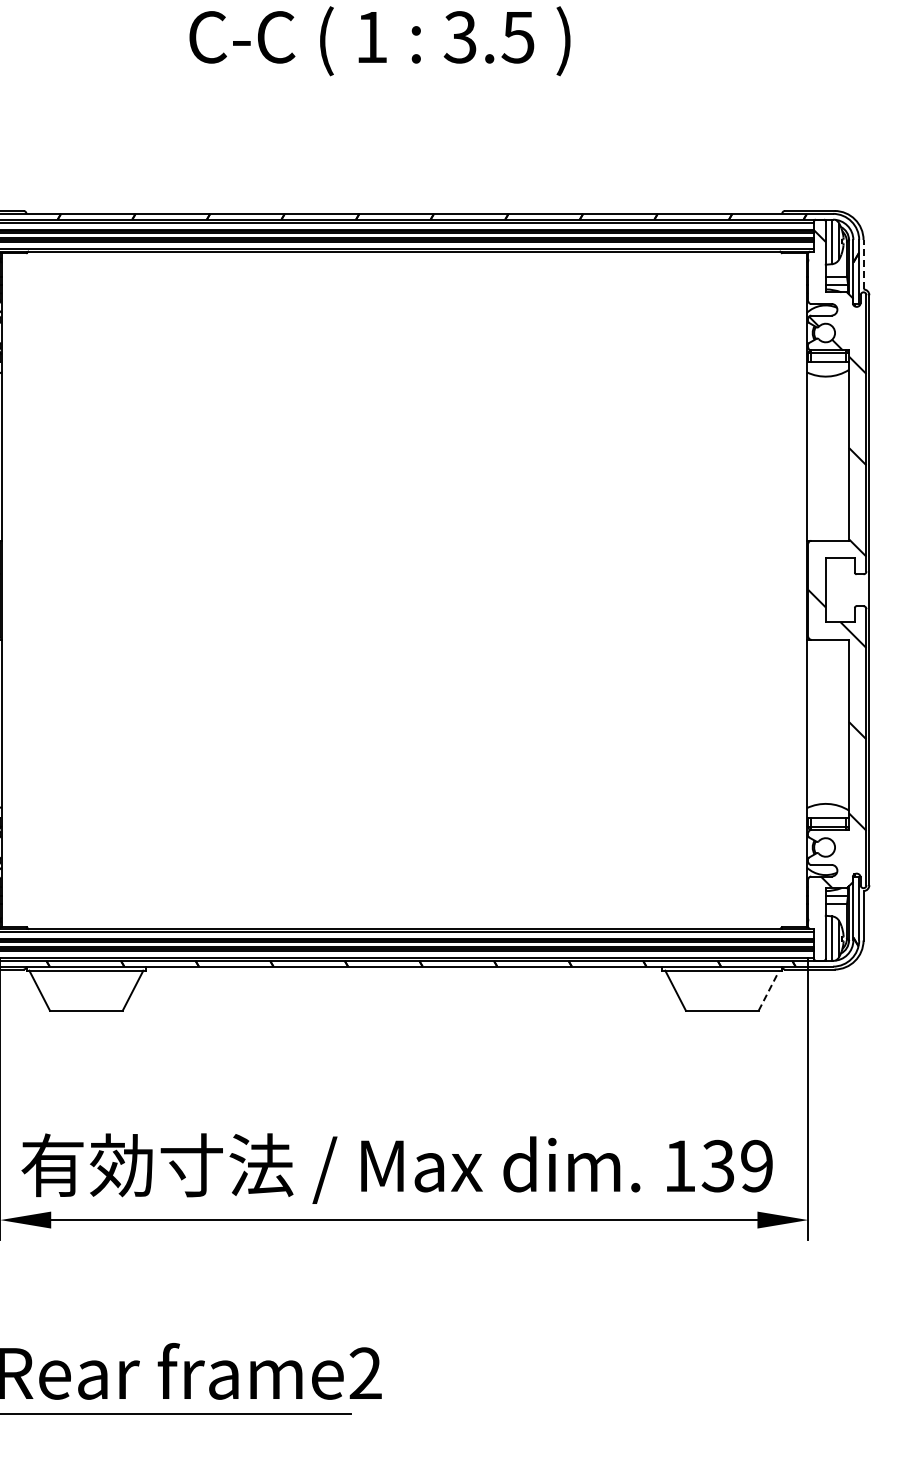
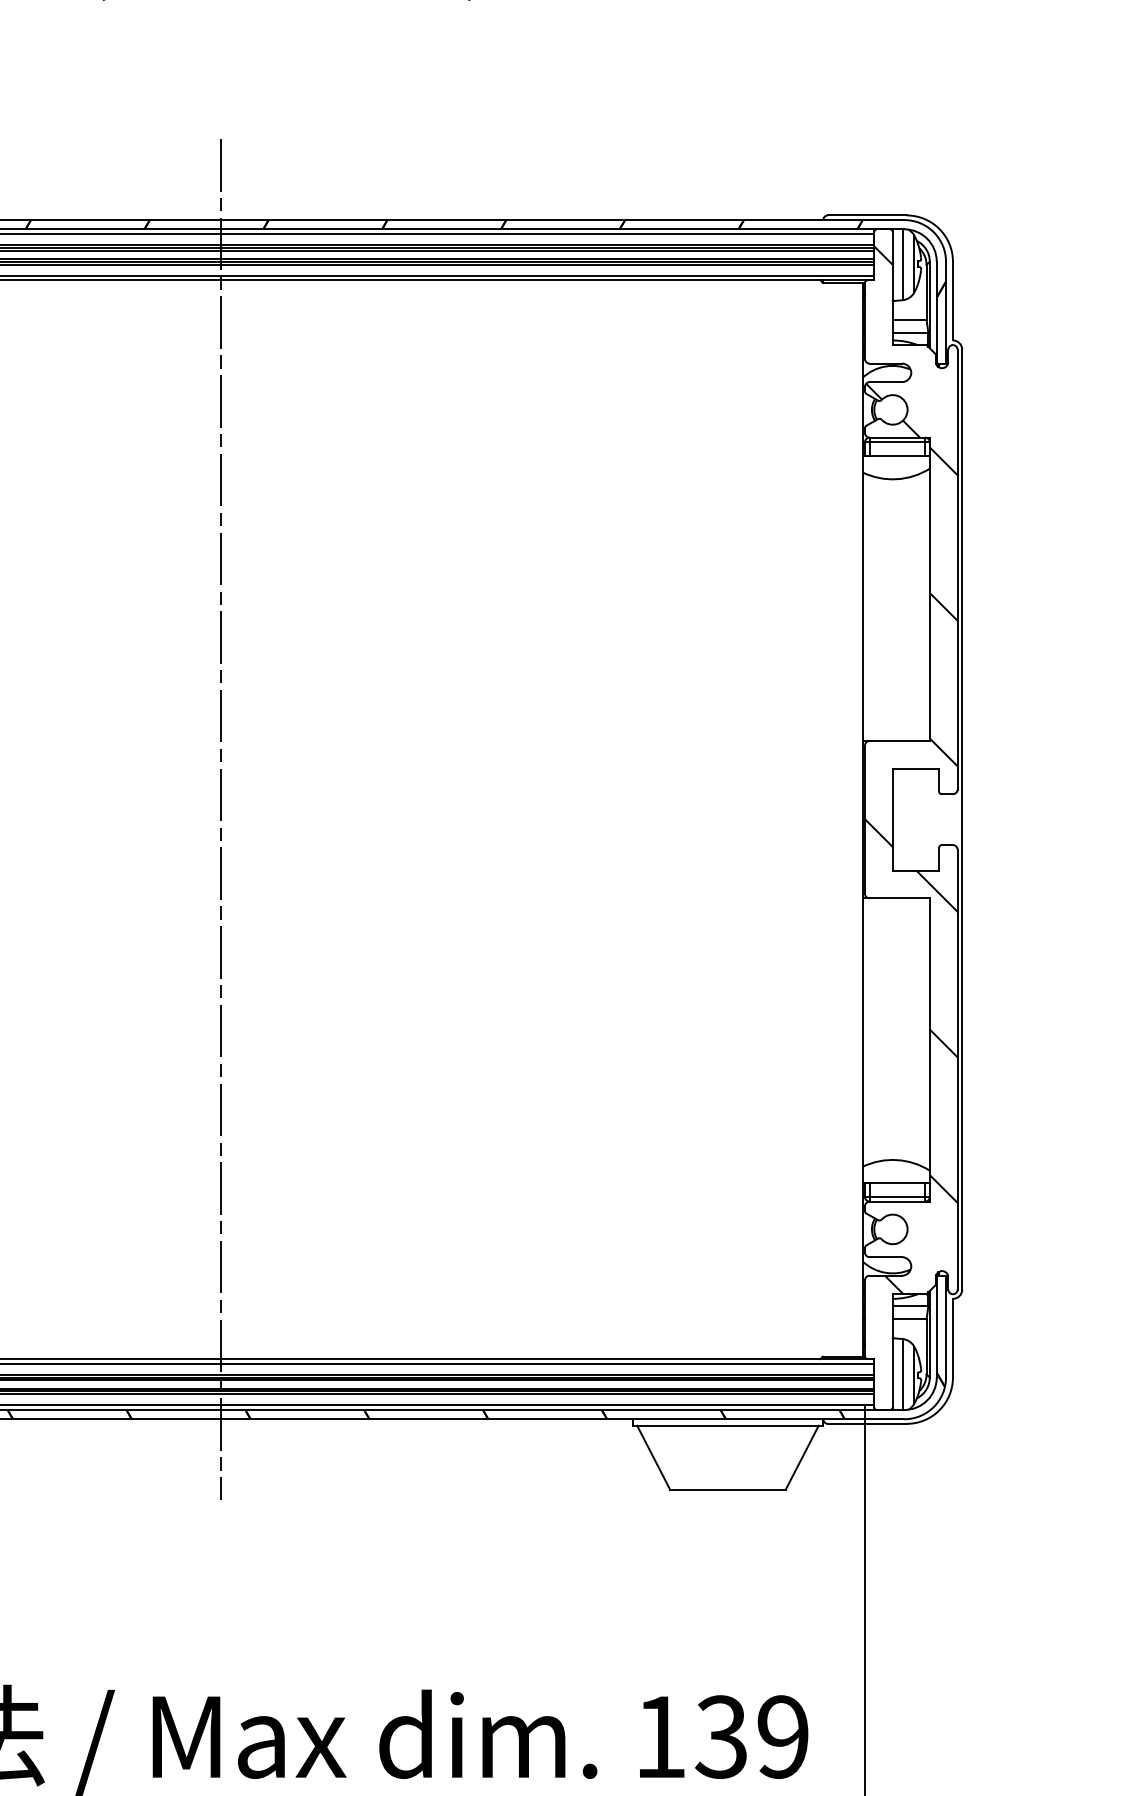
line: (863, 264) -> (952, 300), dashed -> solid
line: (404, 590) -> (221, 820), added
line: (768, 990) -> (801, 1457), dashed -> solid

